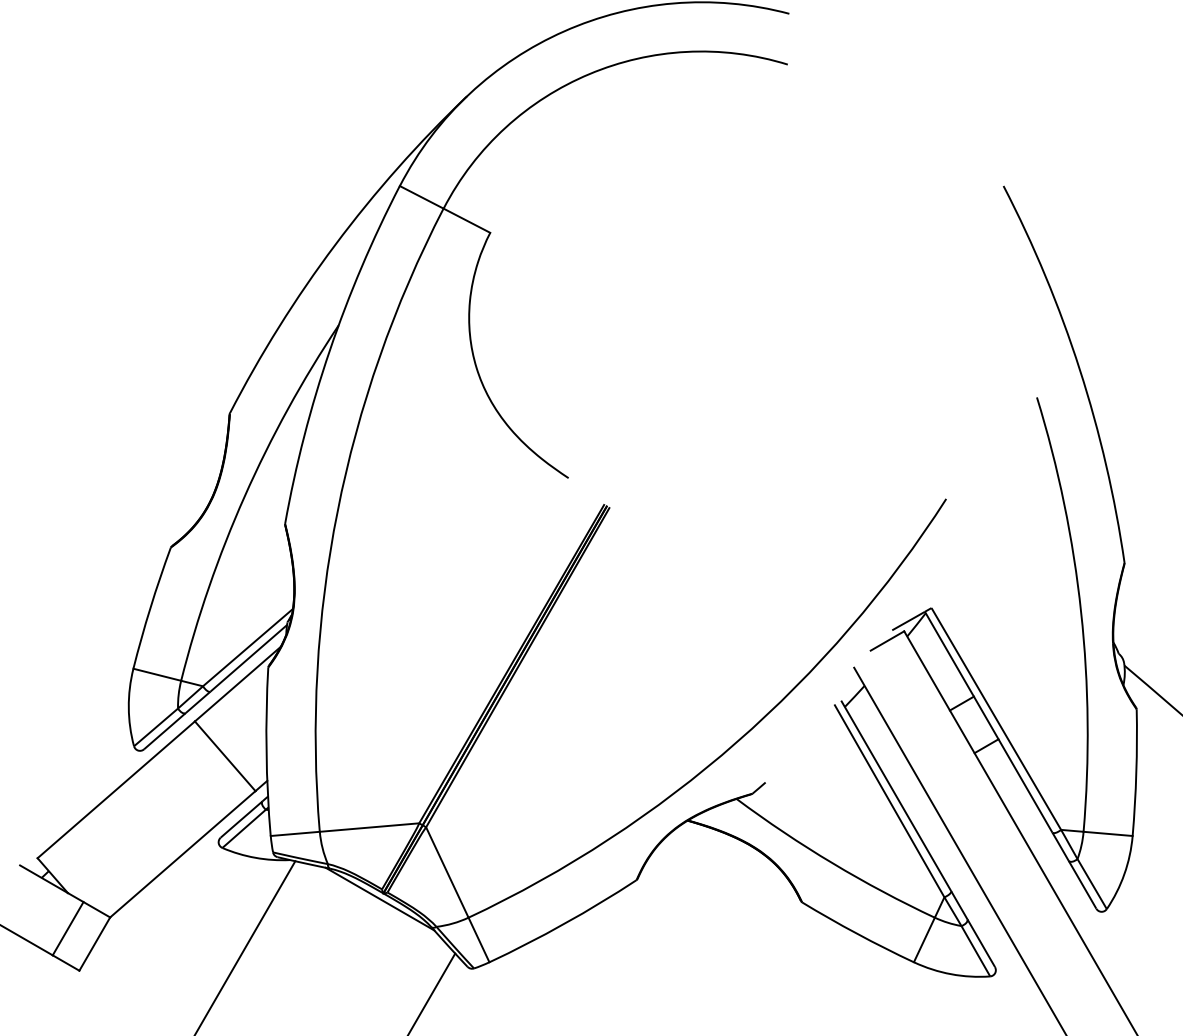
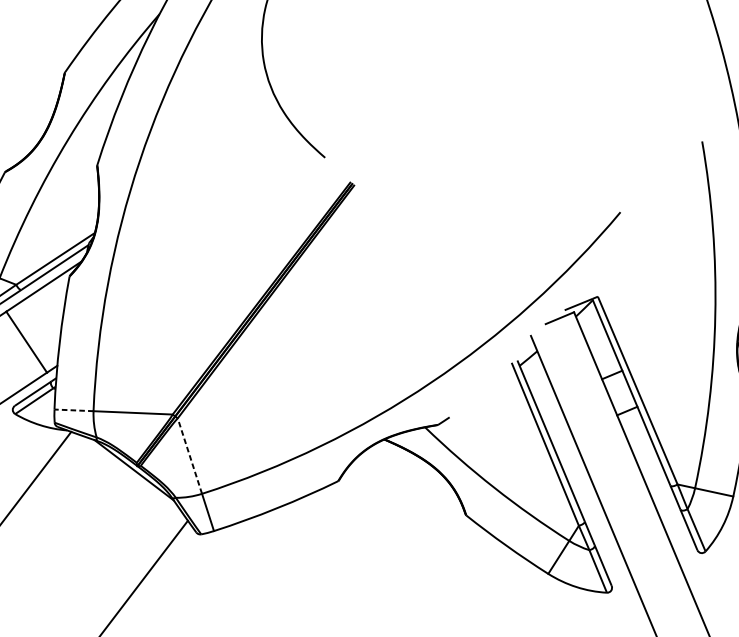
line: (295, 833) -> (74, 410), solid -> dashed
line: (447, 872) -> (190, 456), solid -> dashed

